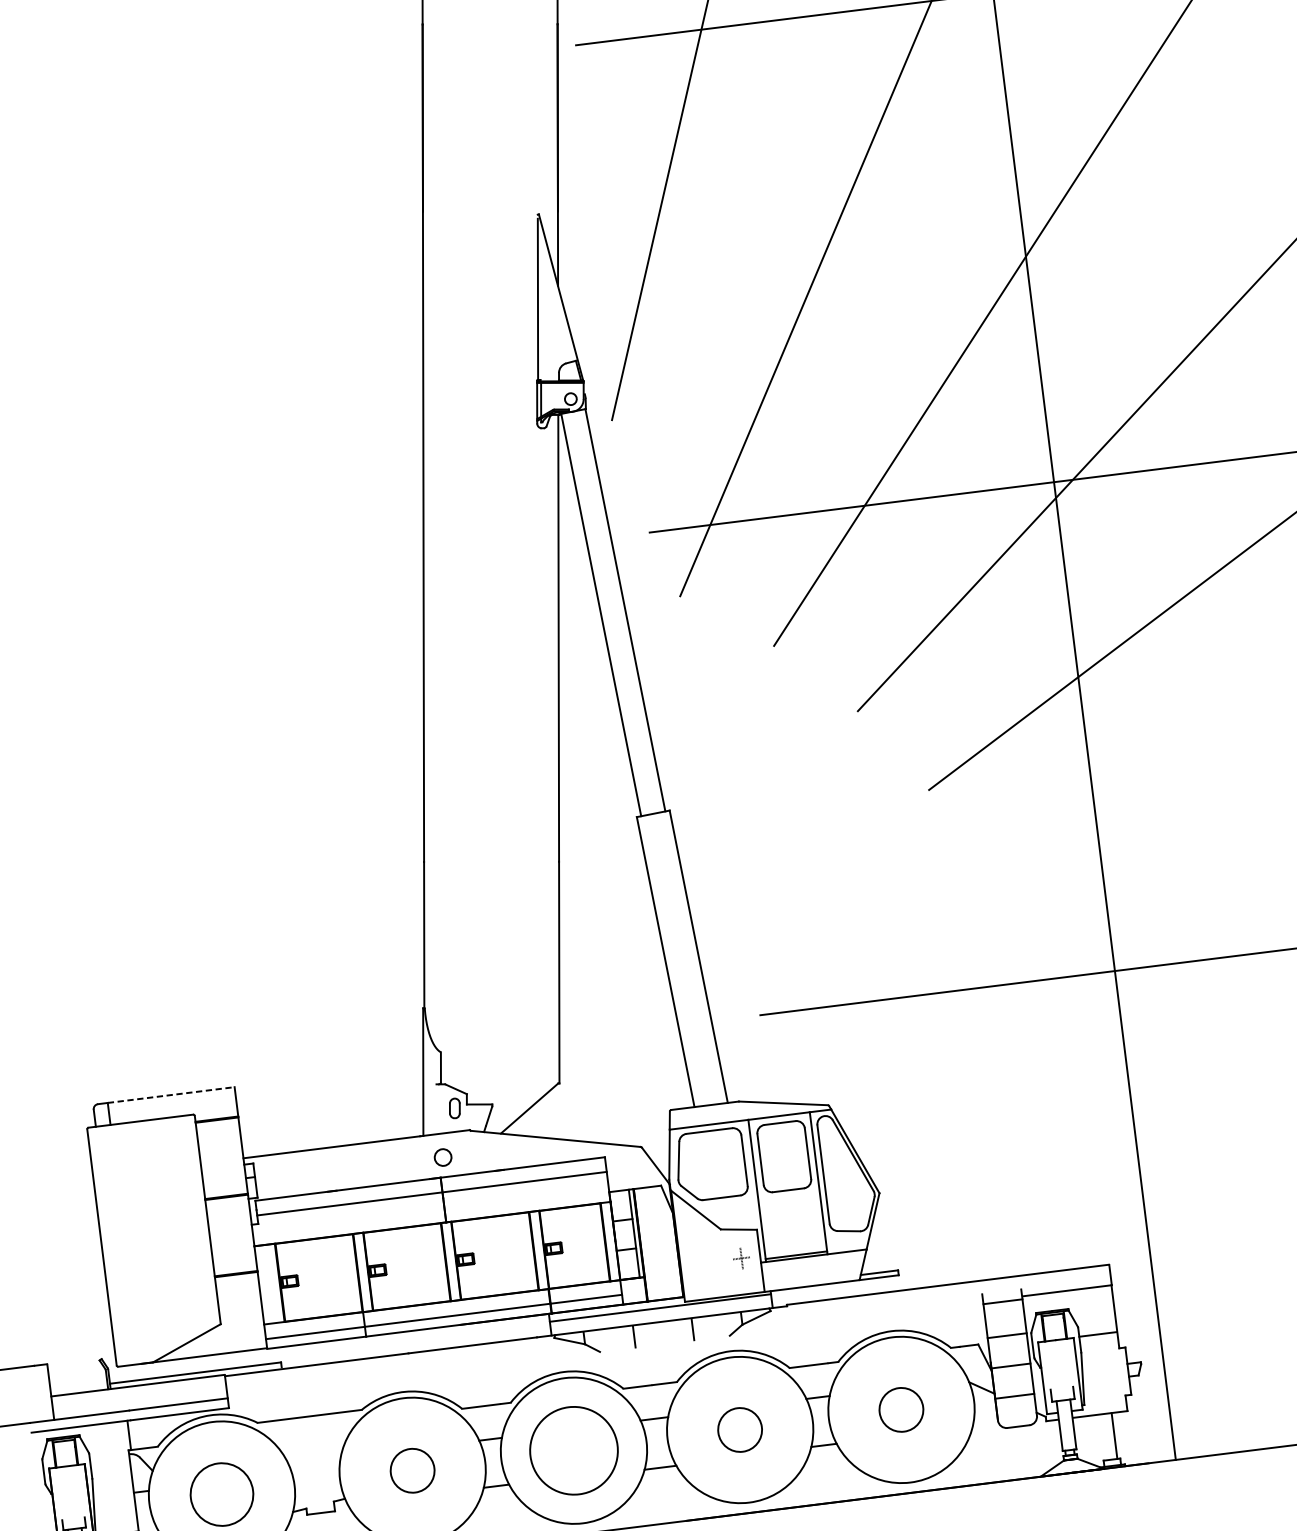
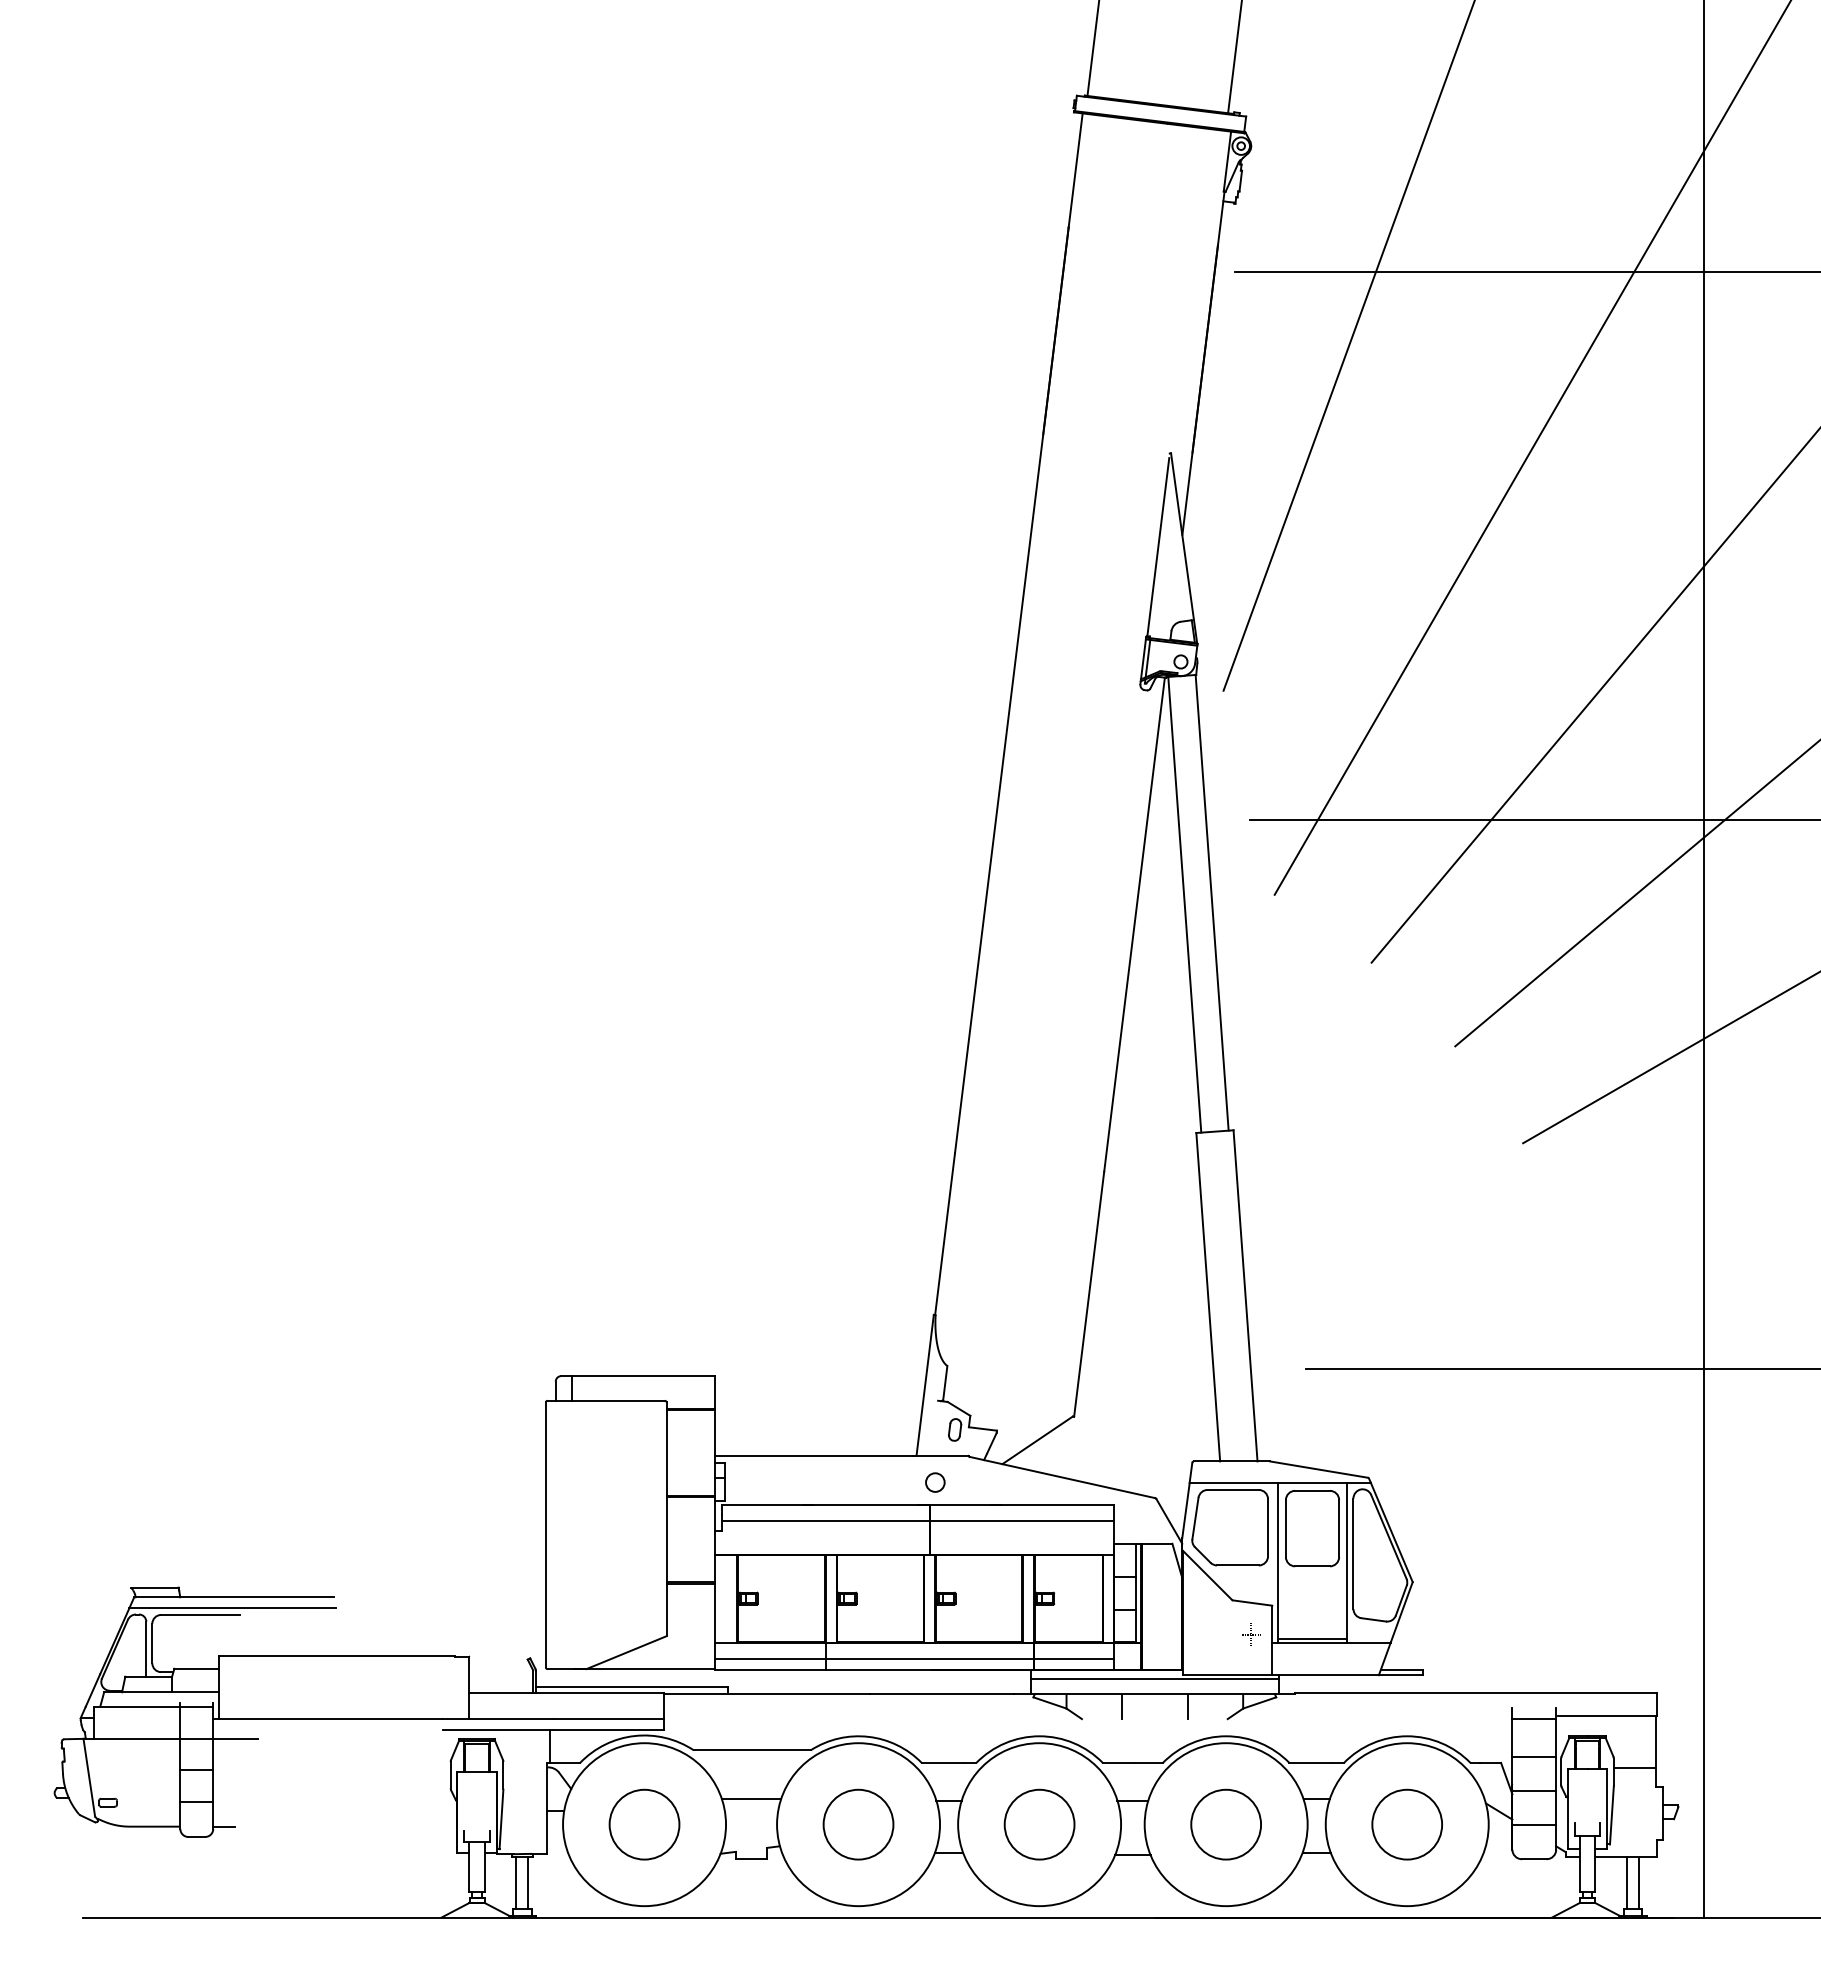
line: (171, 1095) -> (643, 1376), dashed -> solid
circle: (900, 1409) -> (1406, 1824), size x1.43
circle: (739, 1429) -> (1225, 1824), size x1.43
line: (1104, 1437) -> (1627, 1882), added
circle: (573, 1450) -> (1039, 1824), size x0.71
line: (314, 1460) -> (751, 1799), added
circle: (412, 1470) -> (858, 1824), size x1.43

